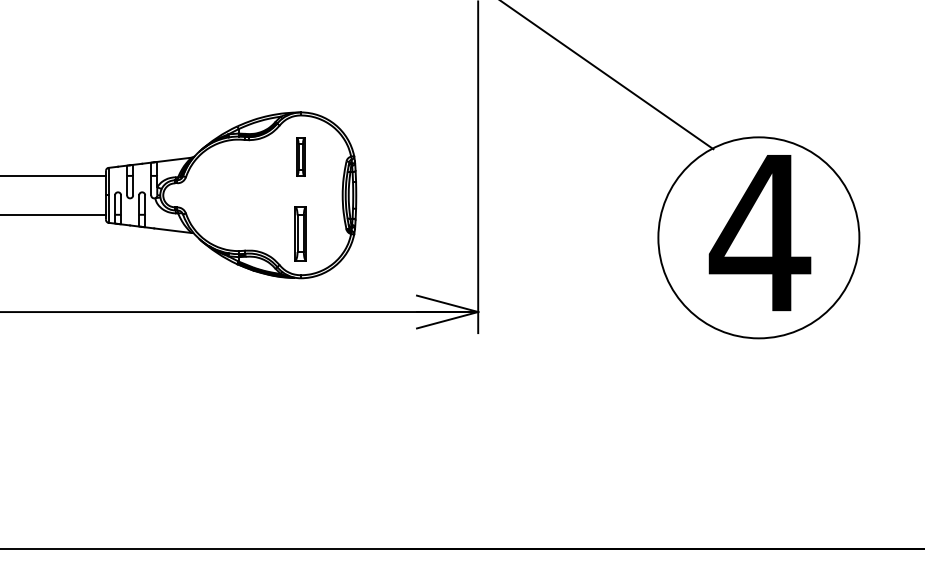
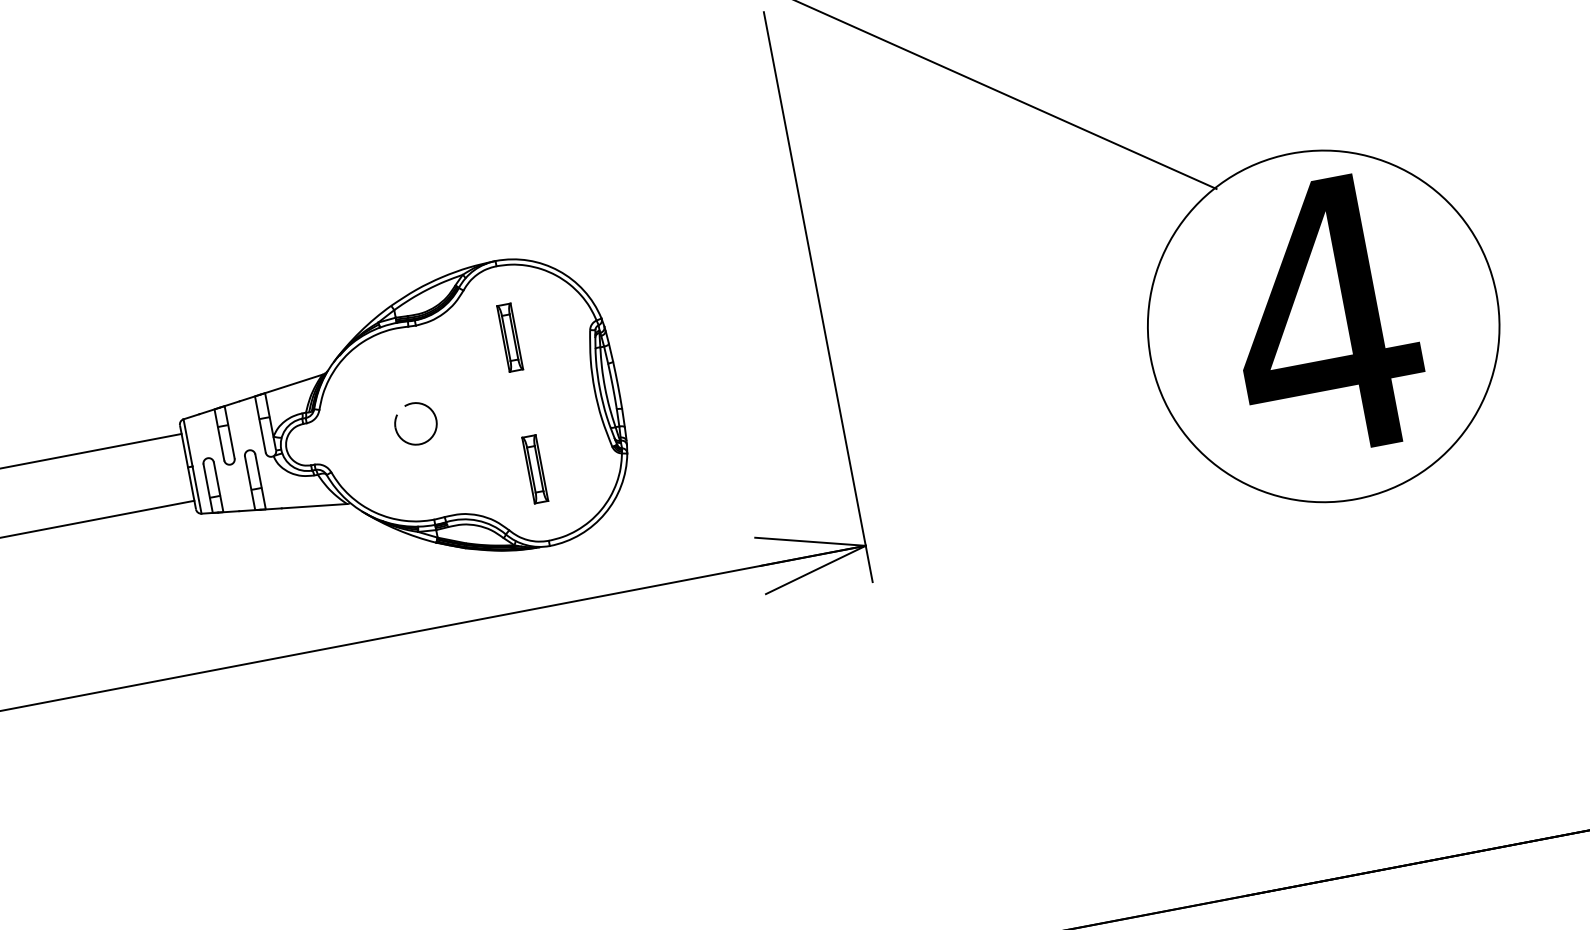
part: (228, 192) -> (397, 422), added
part: (300, 233) -> (534, 469), size x0.71

